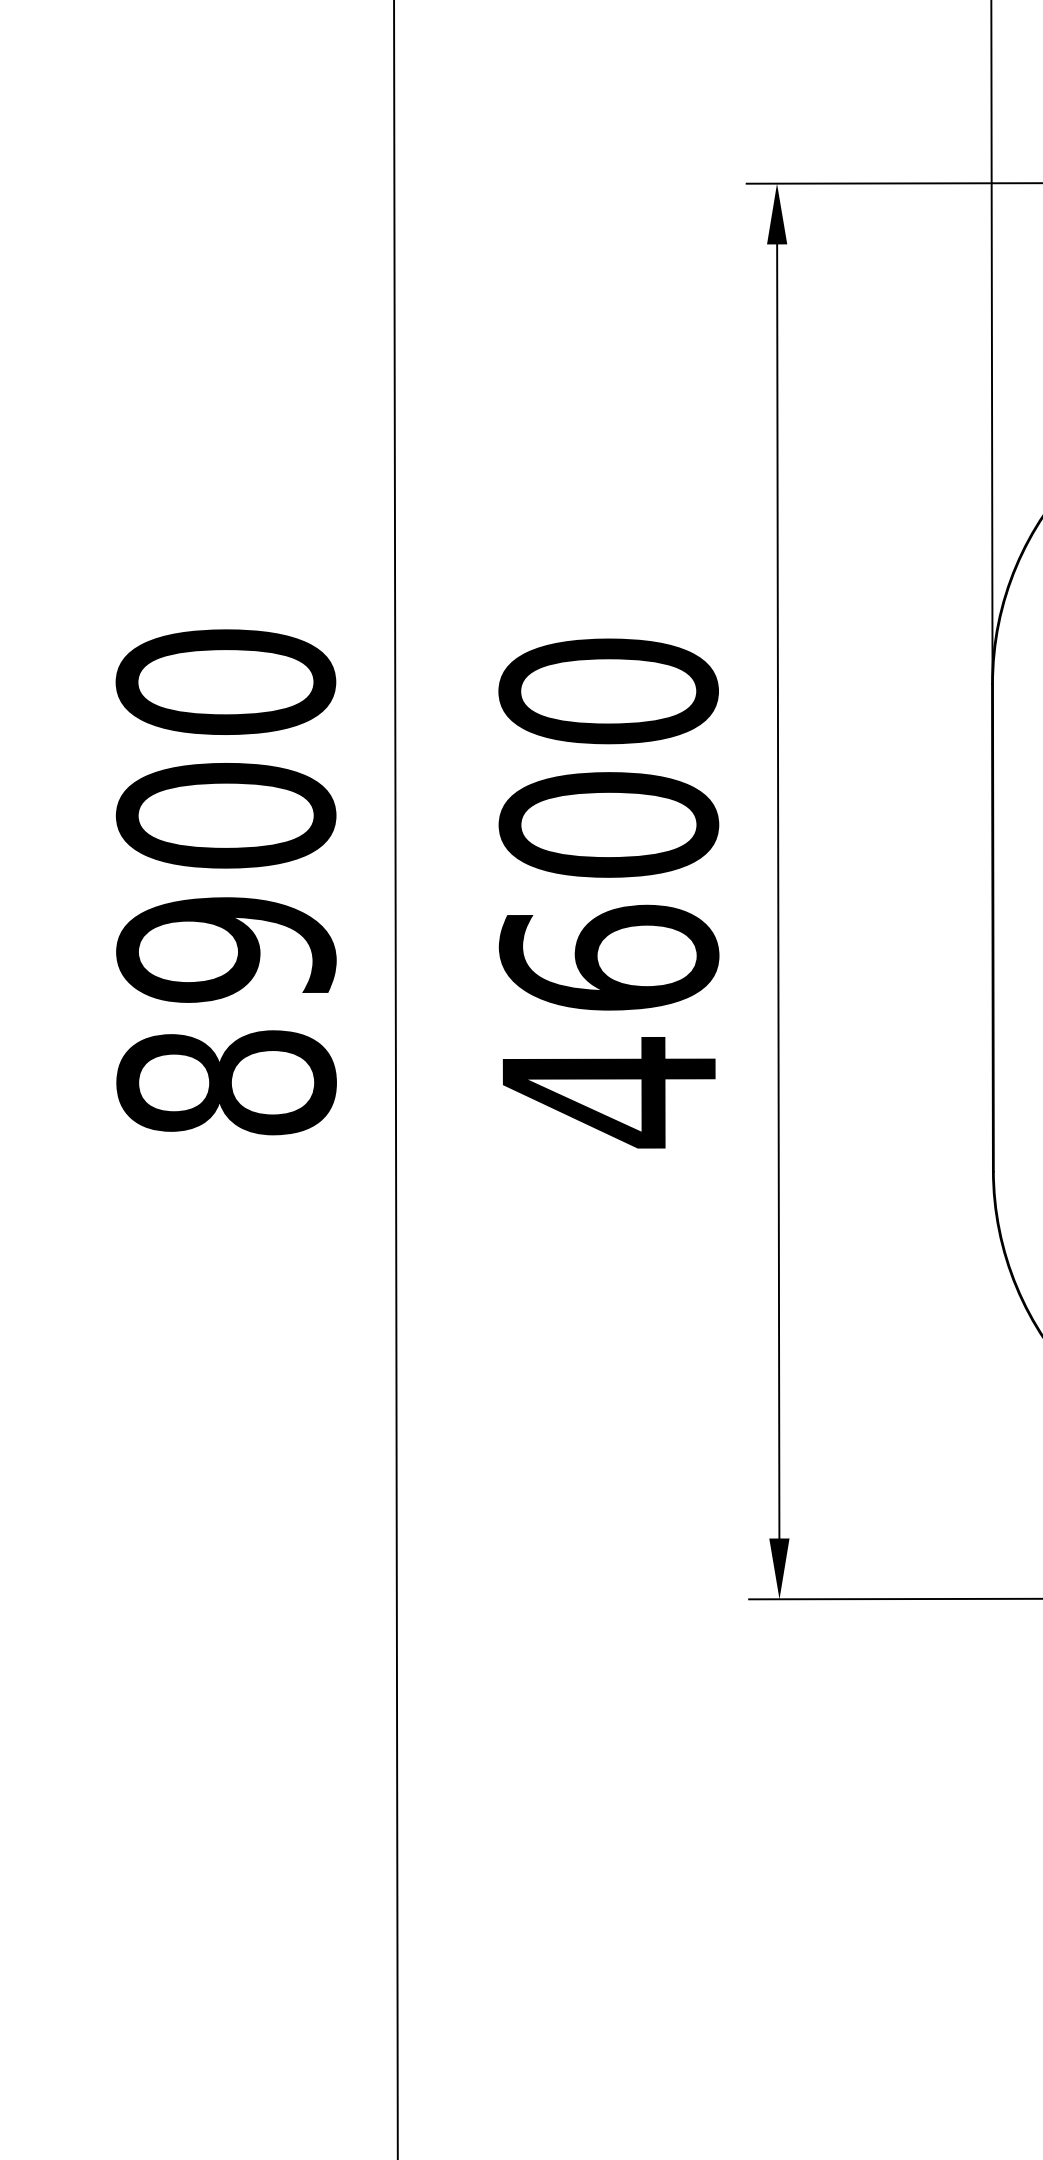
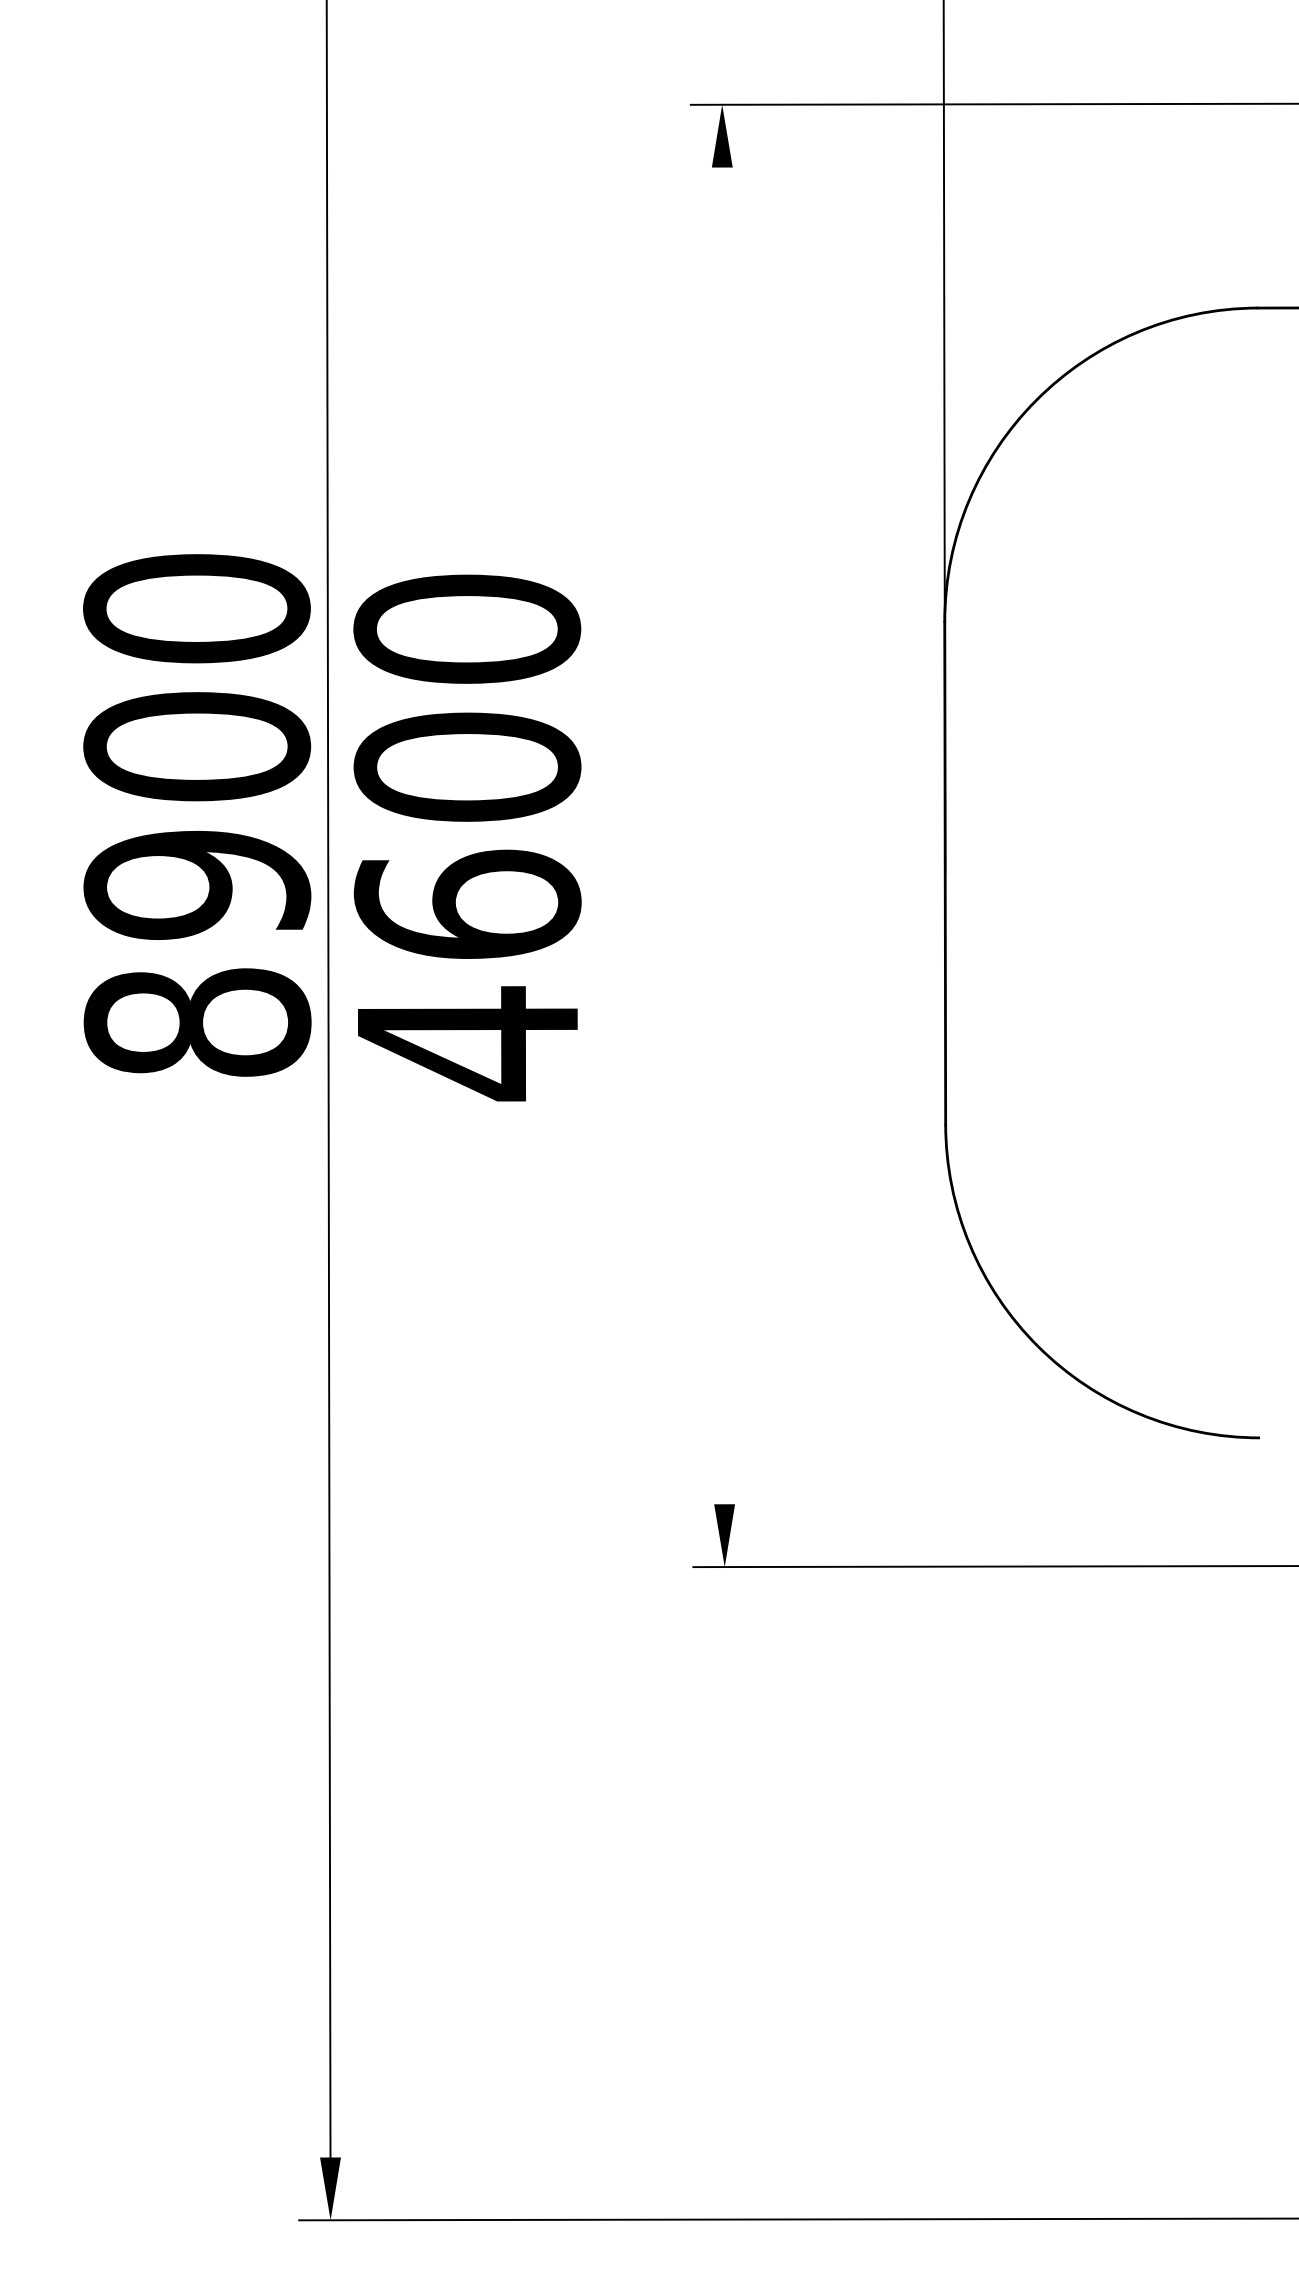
text: (226, 882) -> (197, 815), moved
line: (778, 891) -> (723, 835), removed
text: (608, 893) -> (467, 837), moved

